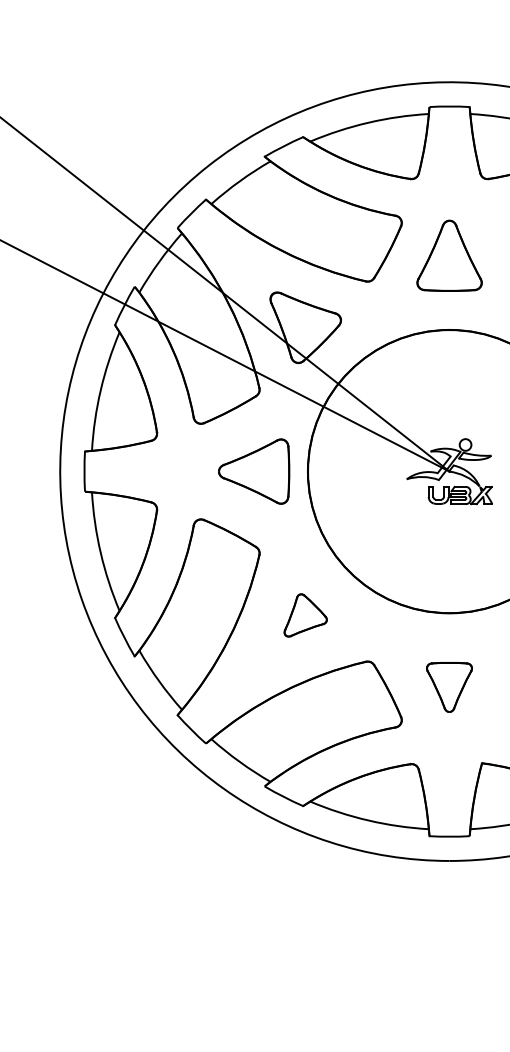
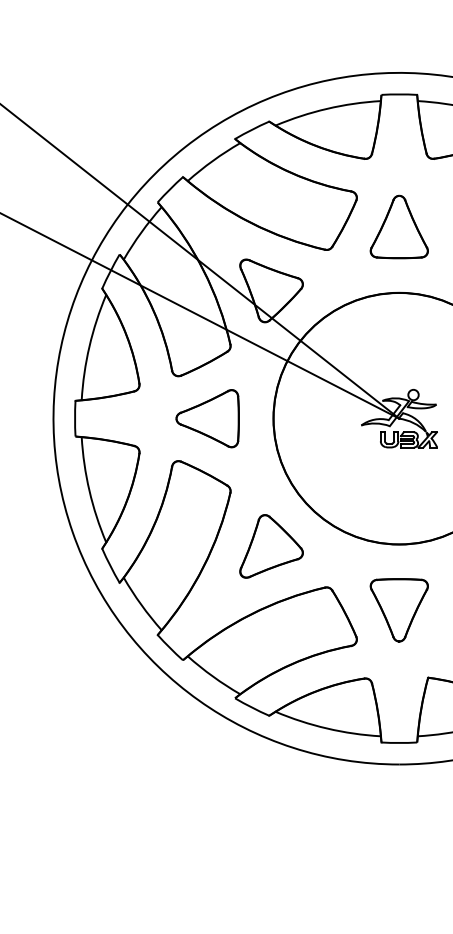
part: (253, 471) -> (207, 418), moved
part: (305, 615) -> (271, 546), size x1.67
part: (448, 687) -> (398, 610), size x1.43

